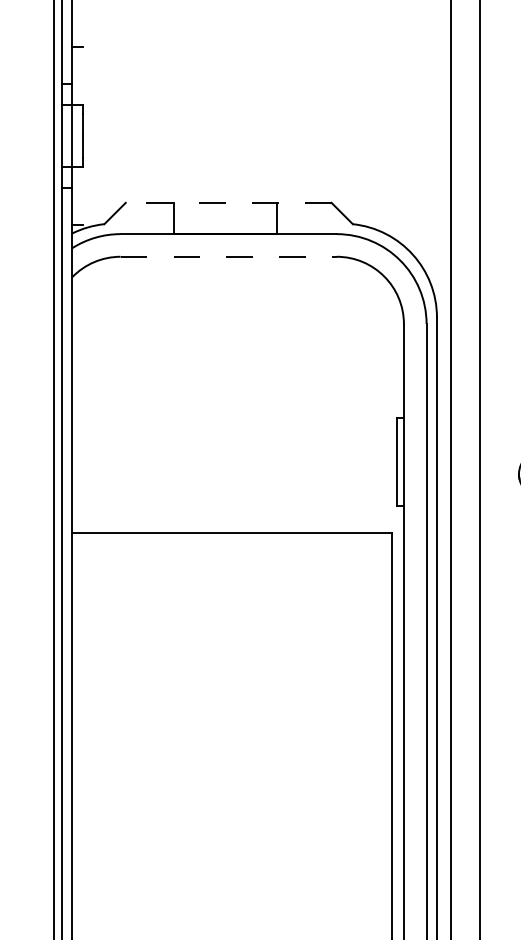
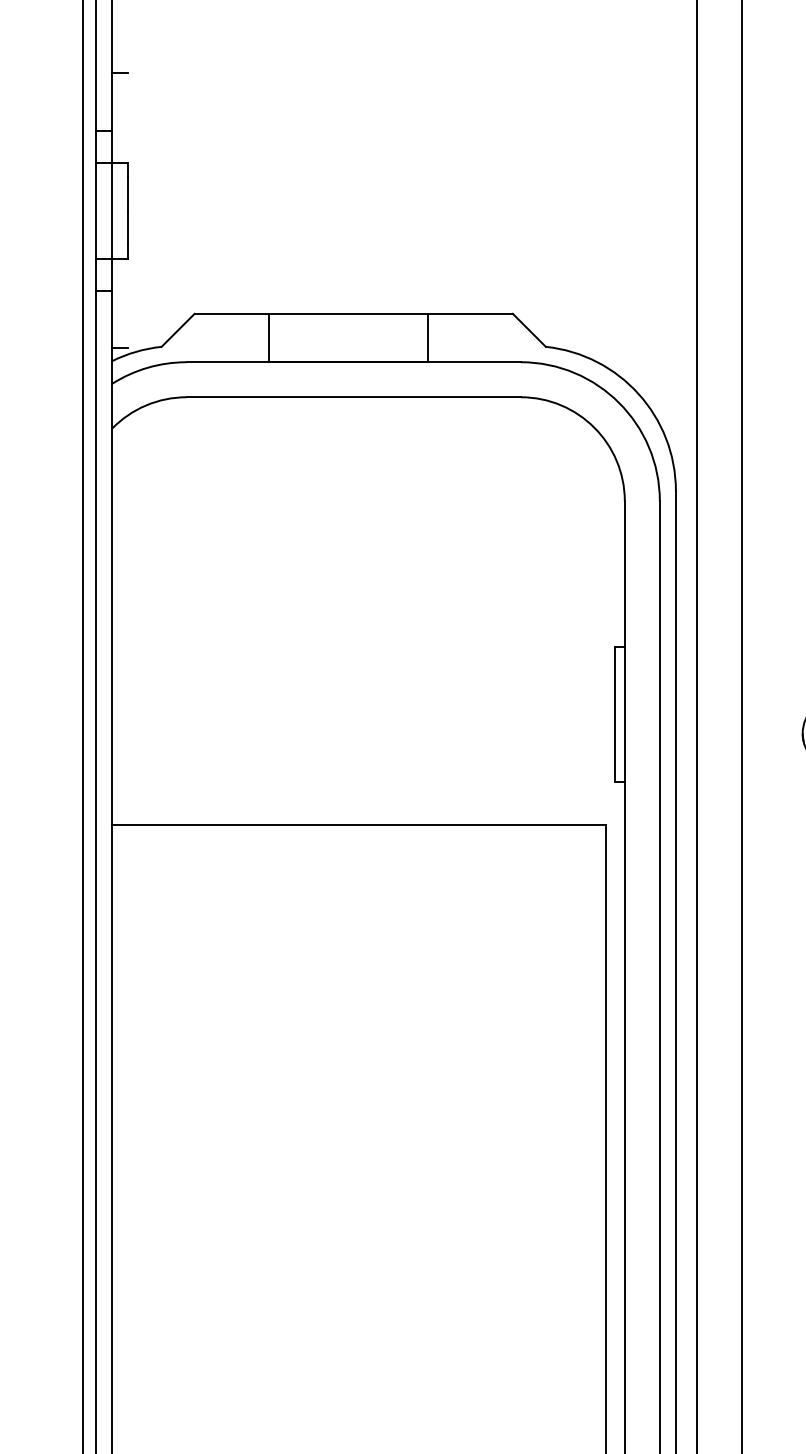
line: (228, 202) -> (353, 313), dashed -> solid
line: (229, 256) -> (355, 396), dashed -> solid

